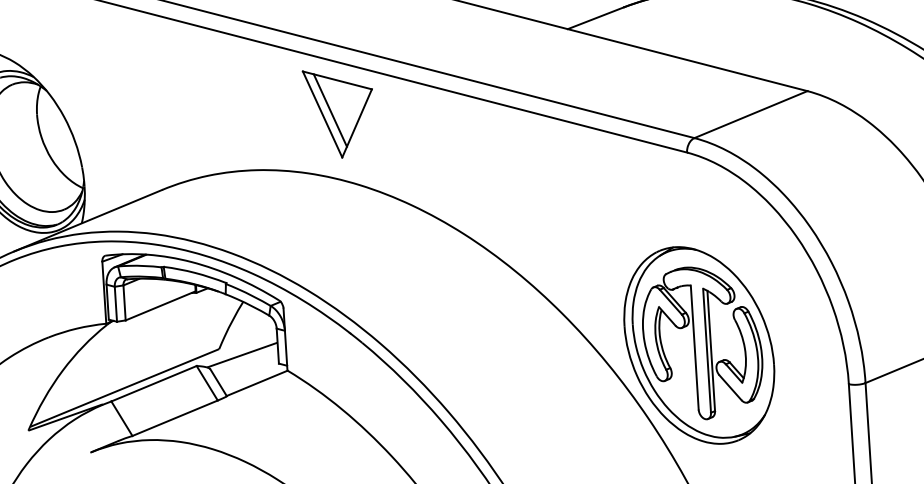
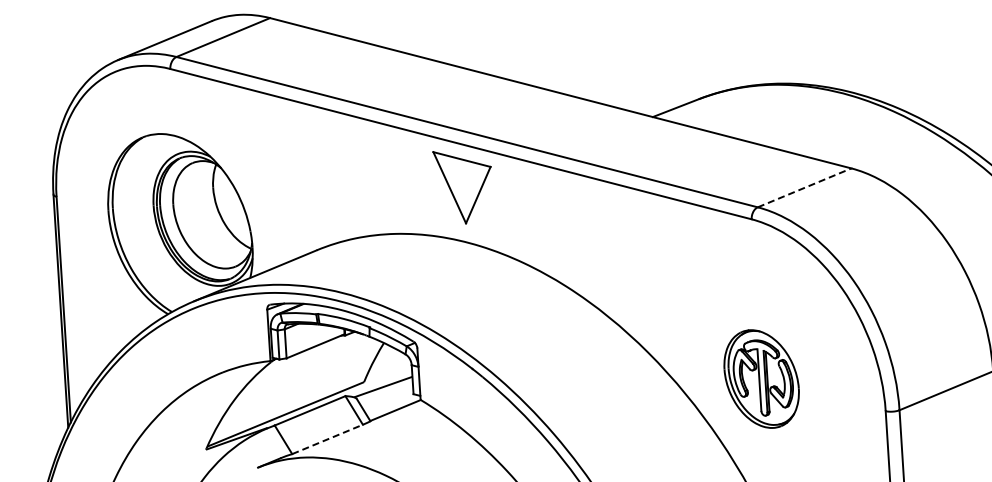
line: (329, 110) -> (455, 184), removed
line: (750, 114) -> (804, 187), solid -> dashed
part: (698, 344) -> (761, 378), size x0.6
line: (176, 418) -> (328, 439), solid -> dashed

